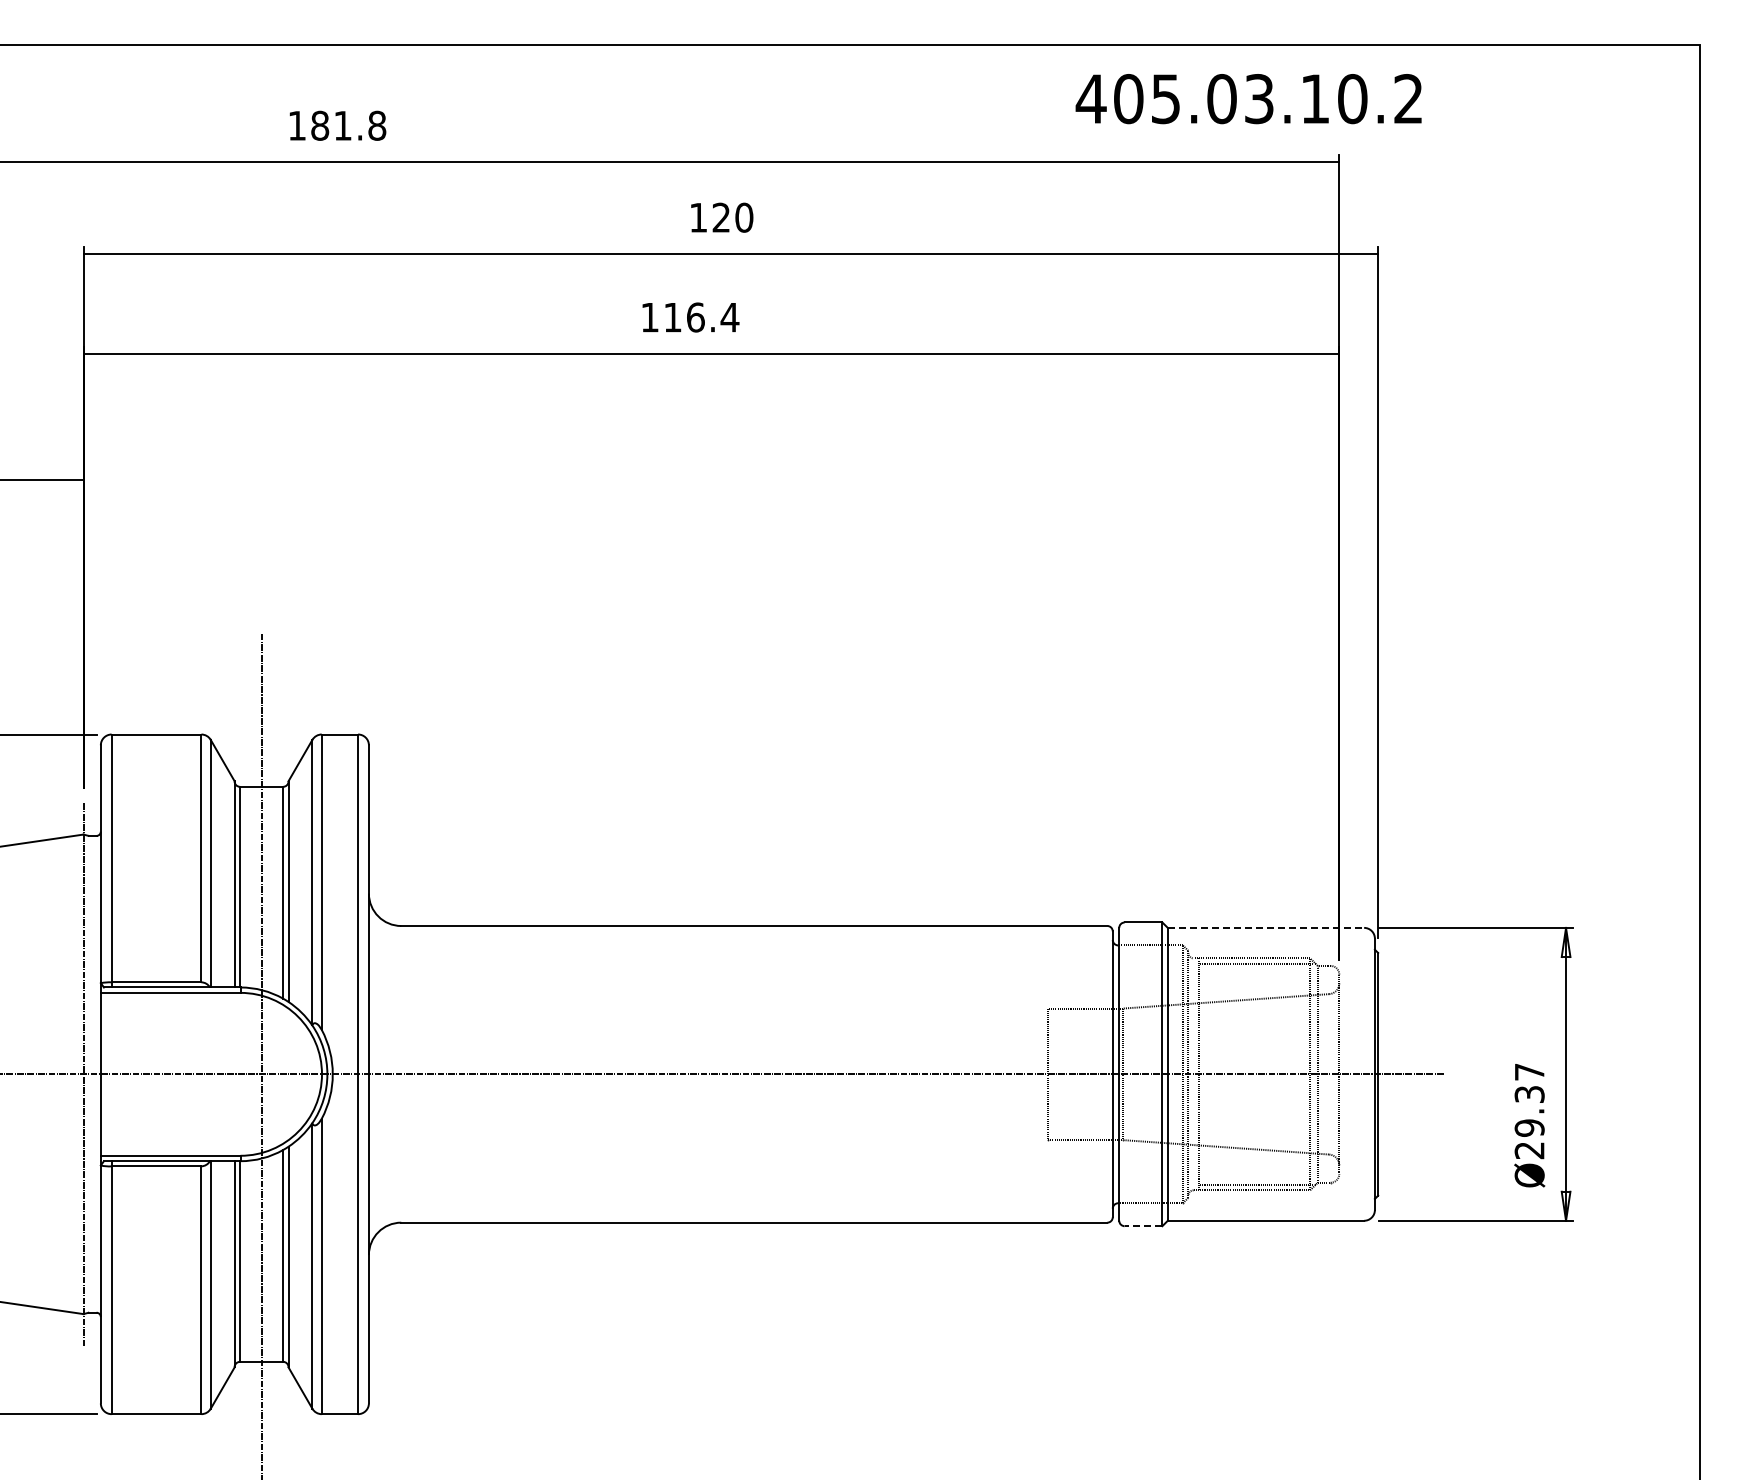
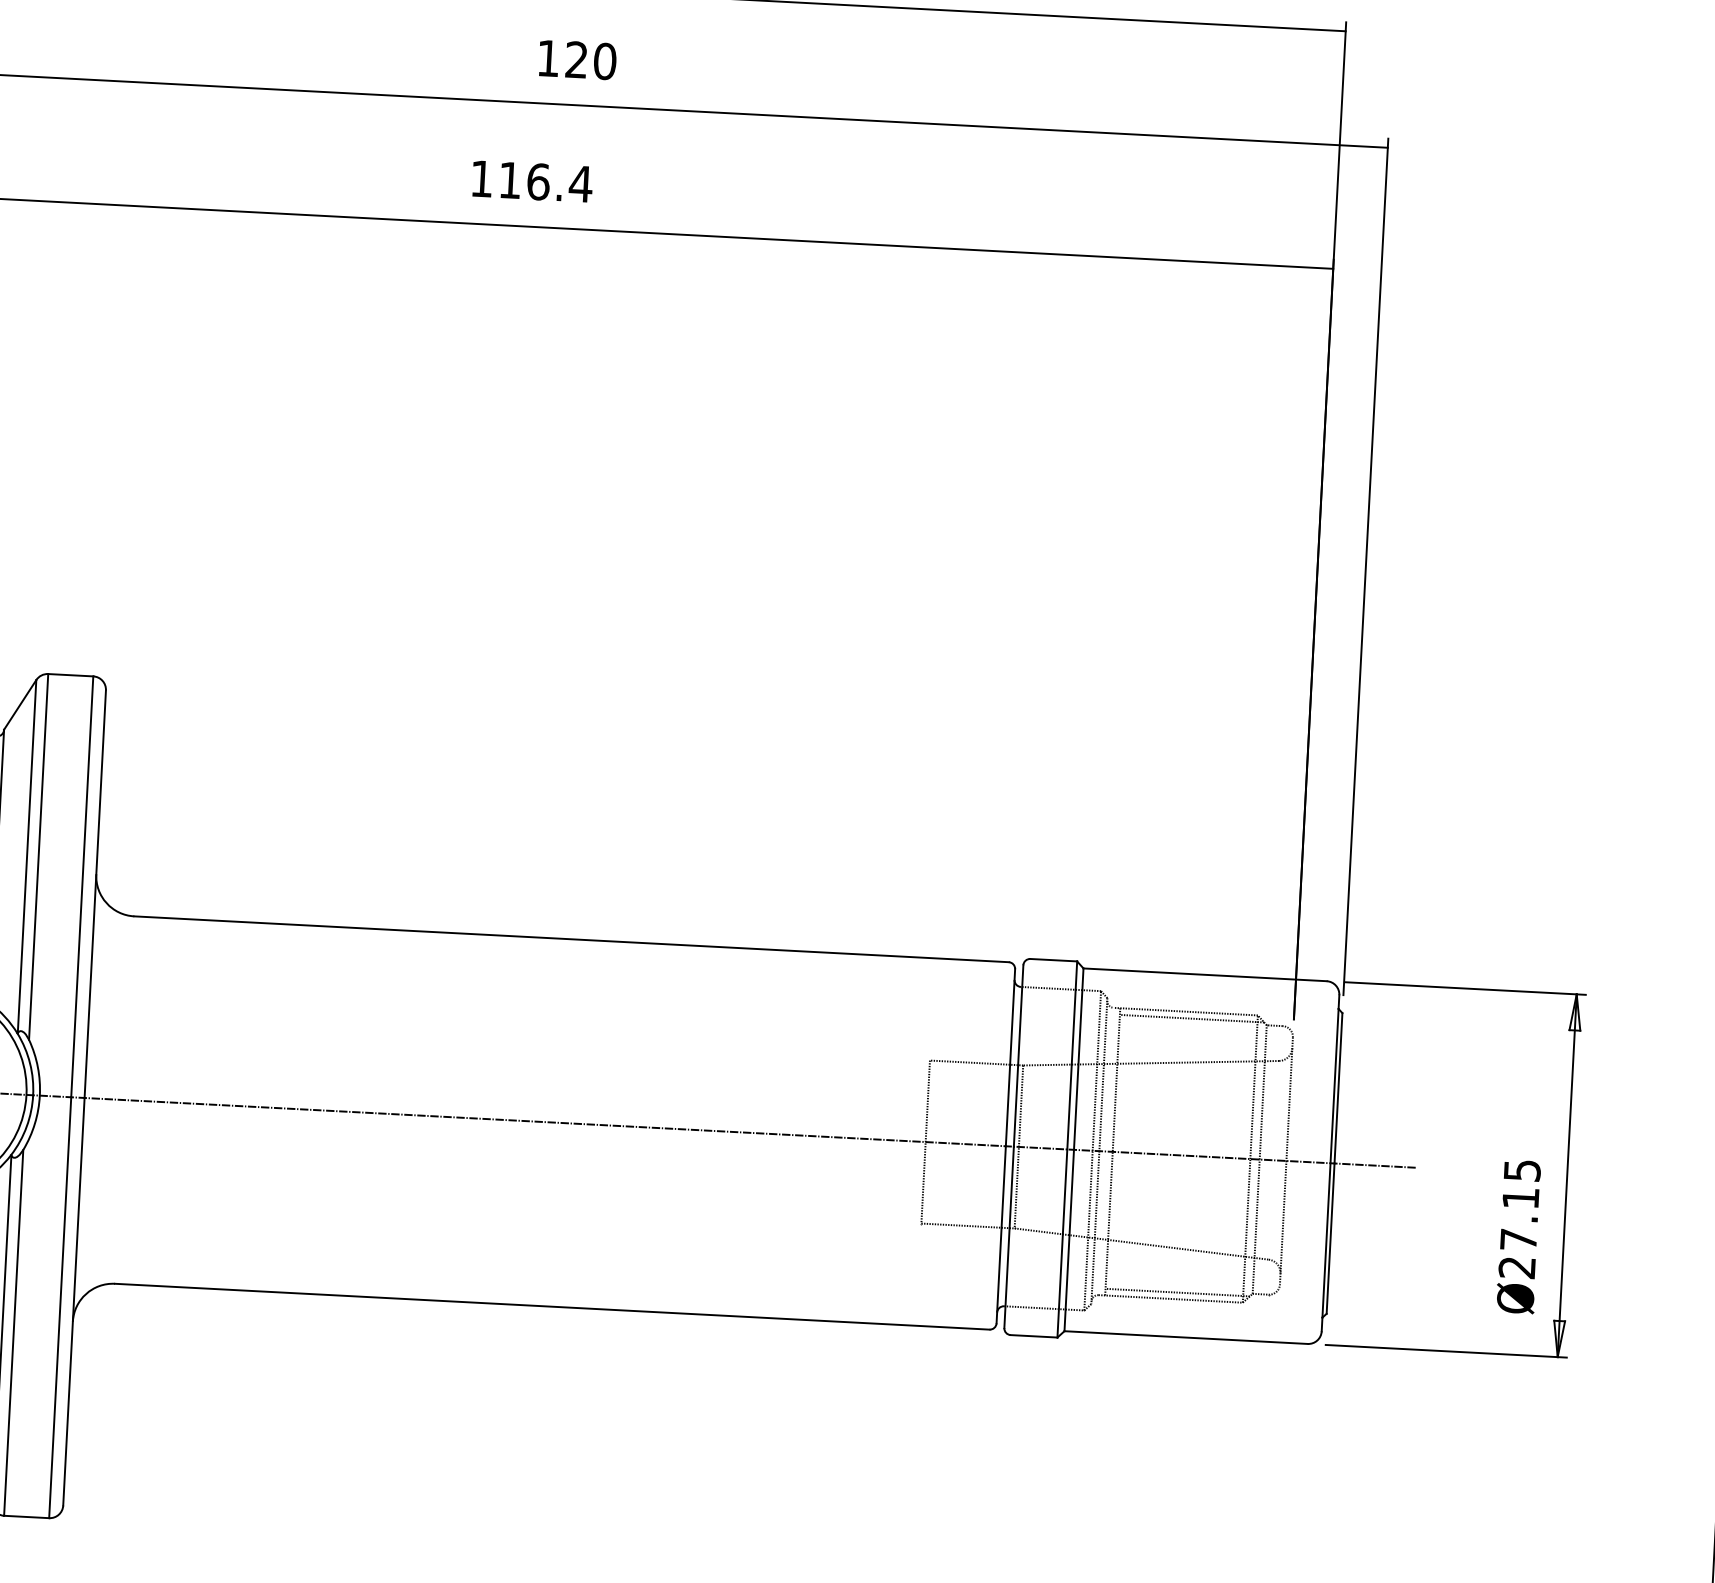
line: (1266, 927) -> (1205, 974), dashed -> solid
text: (1529, 1100) -> (1520, 1205), Ø29.37 -> Ø27.15
line: (1143, 1226) -> (1034, 1336), dashed -> solid

